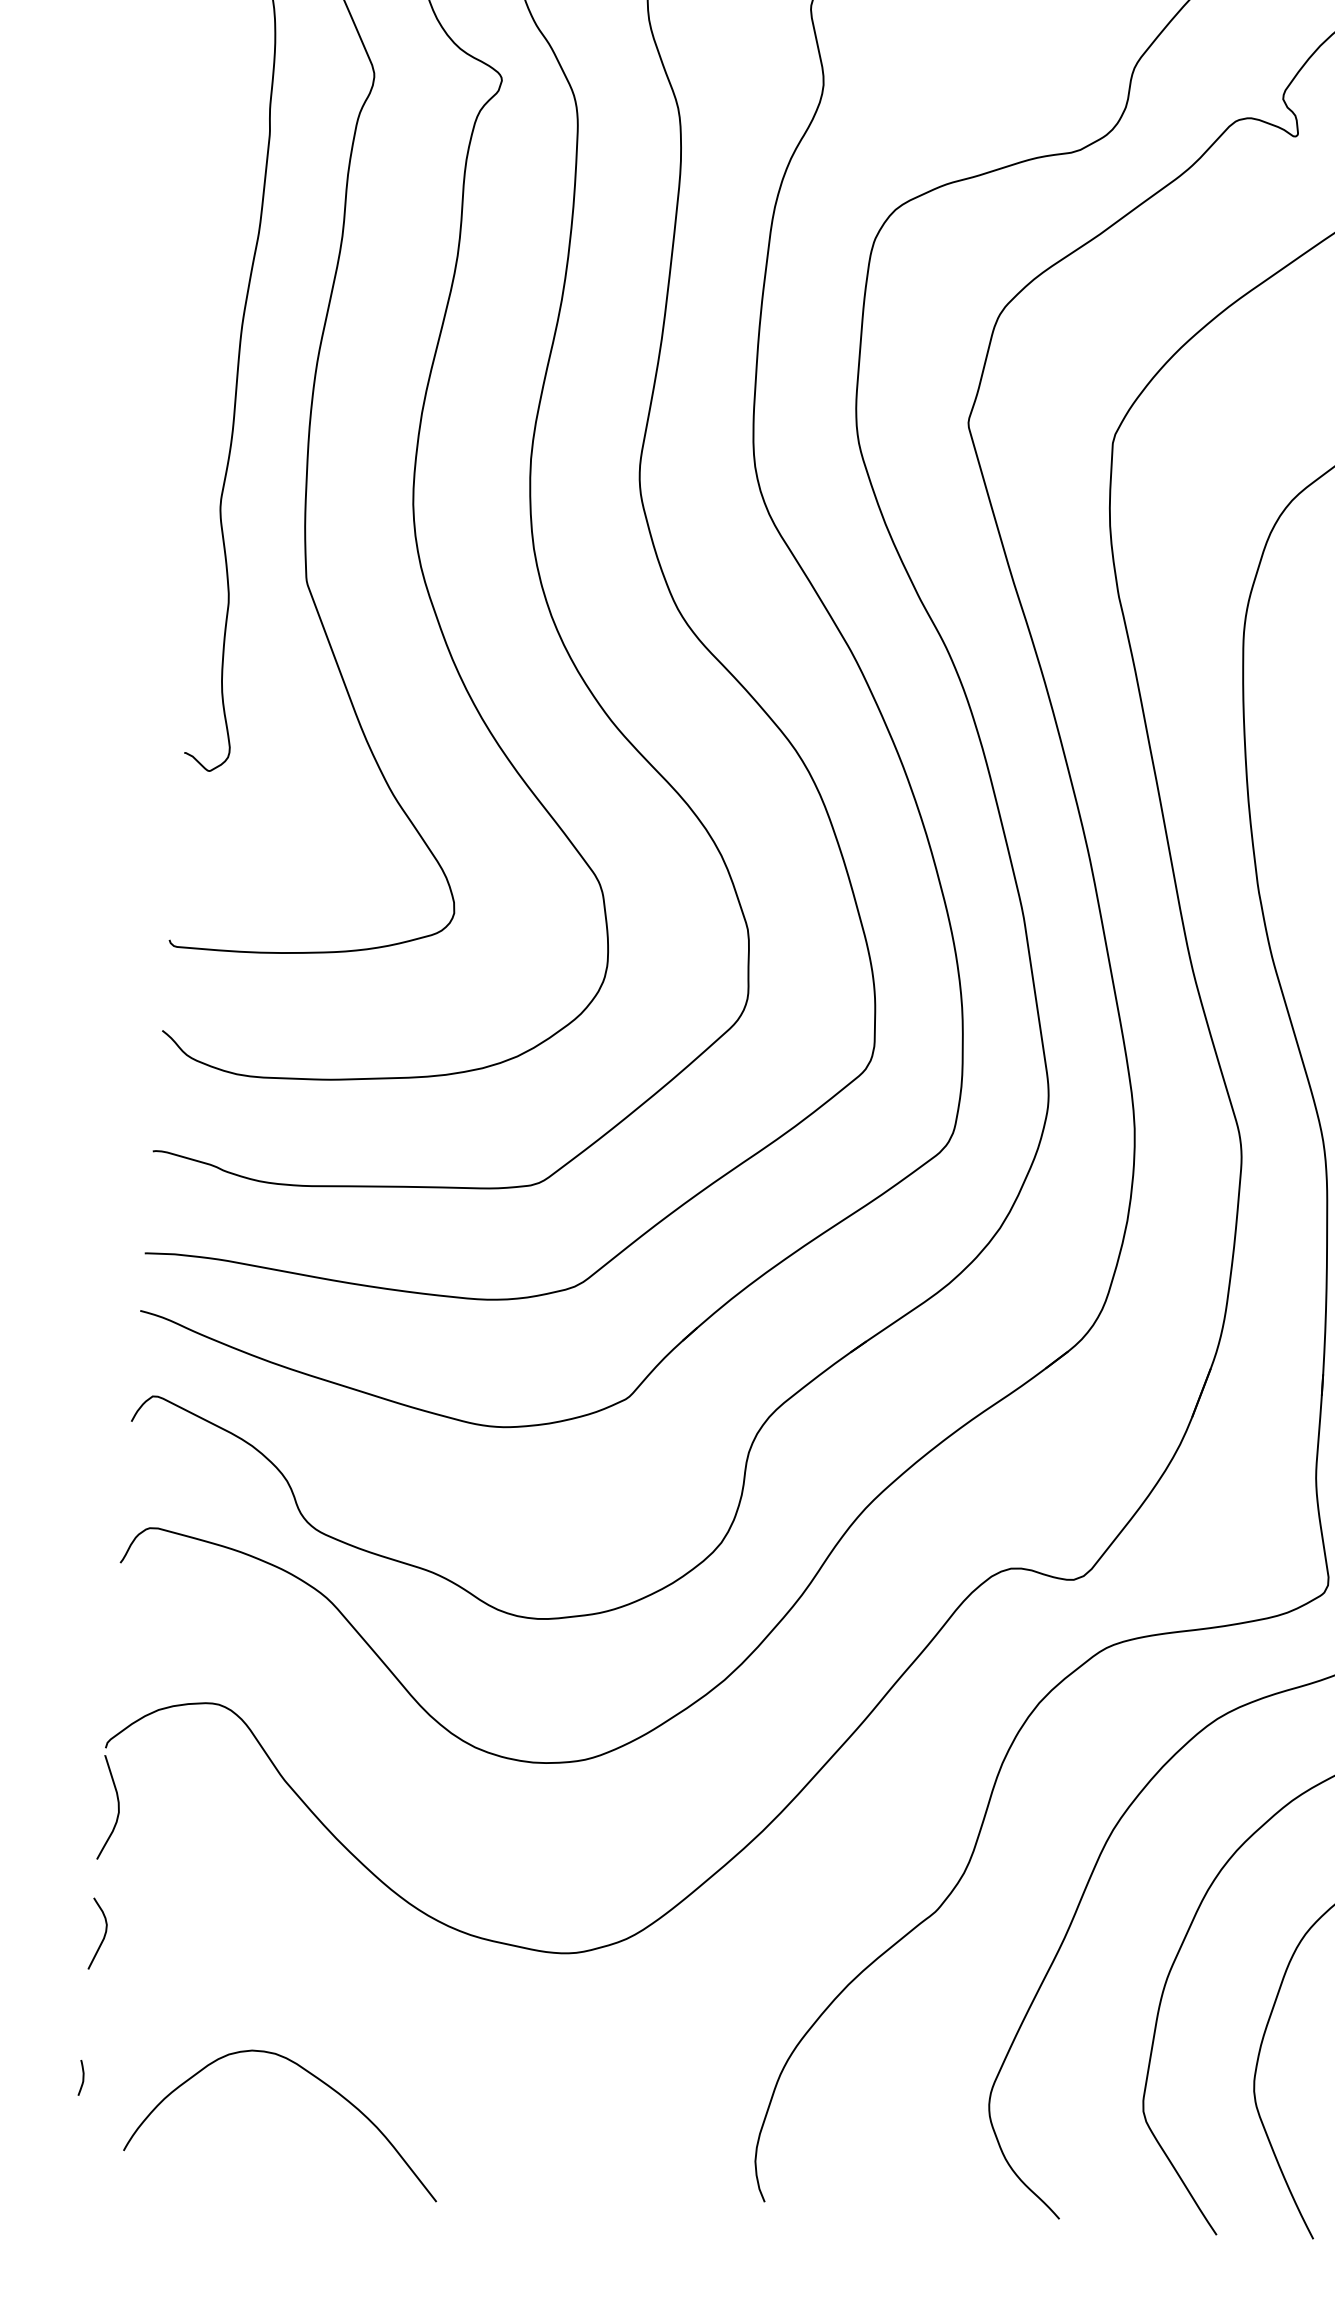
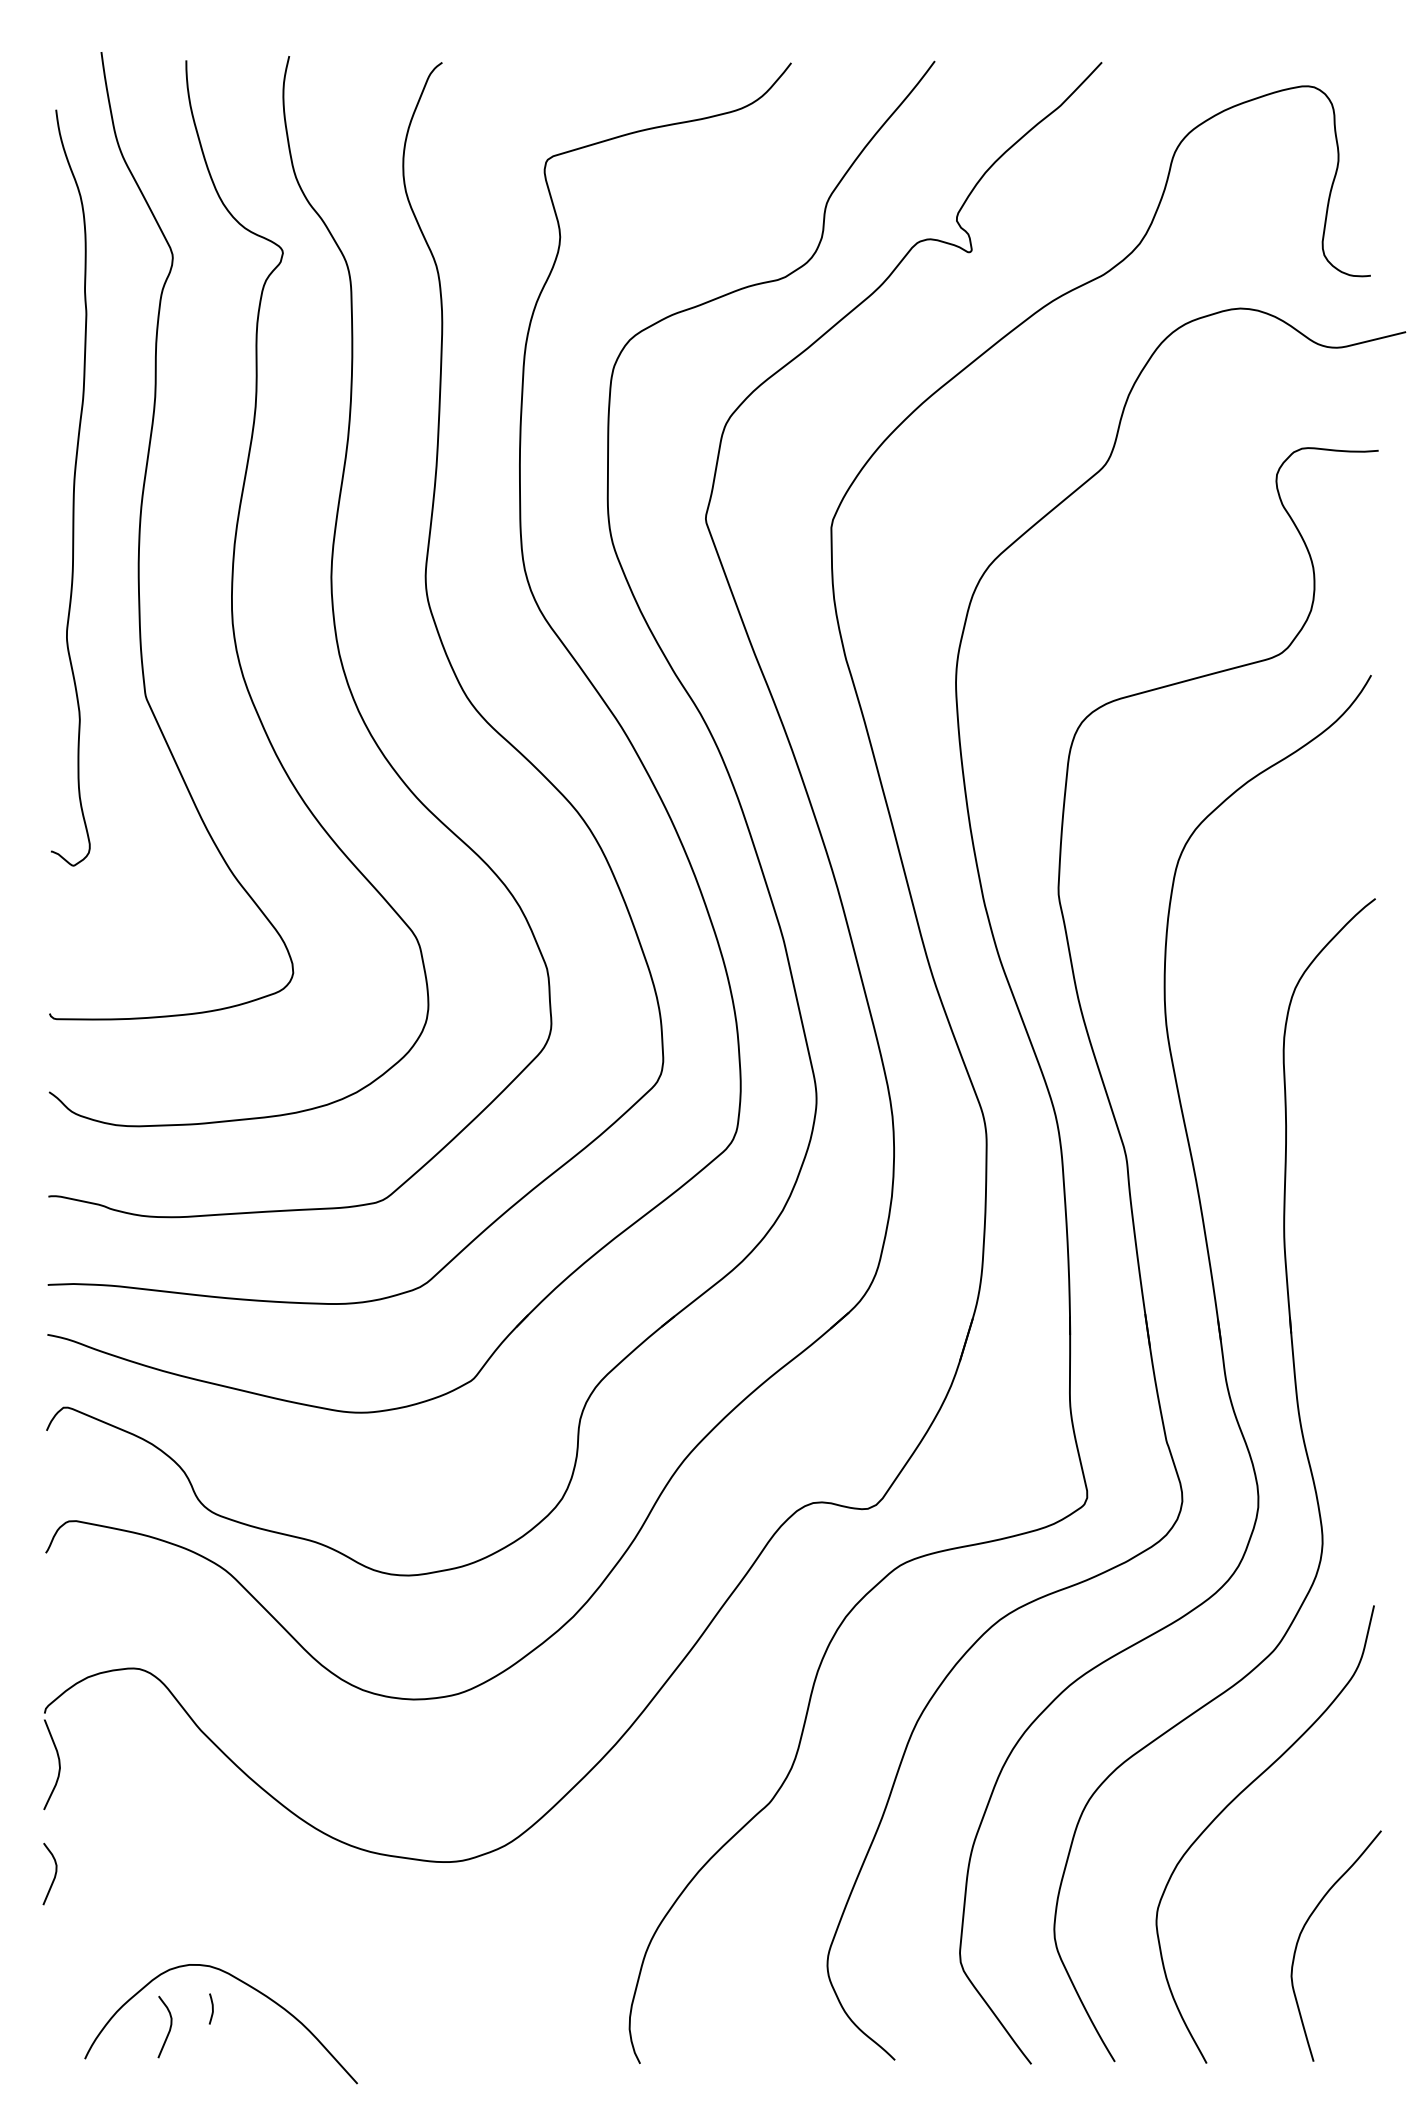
curve: (81, 2076) -> (211, 2007), moved
curve: (223, 2121) -> (169, 2027), added

